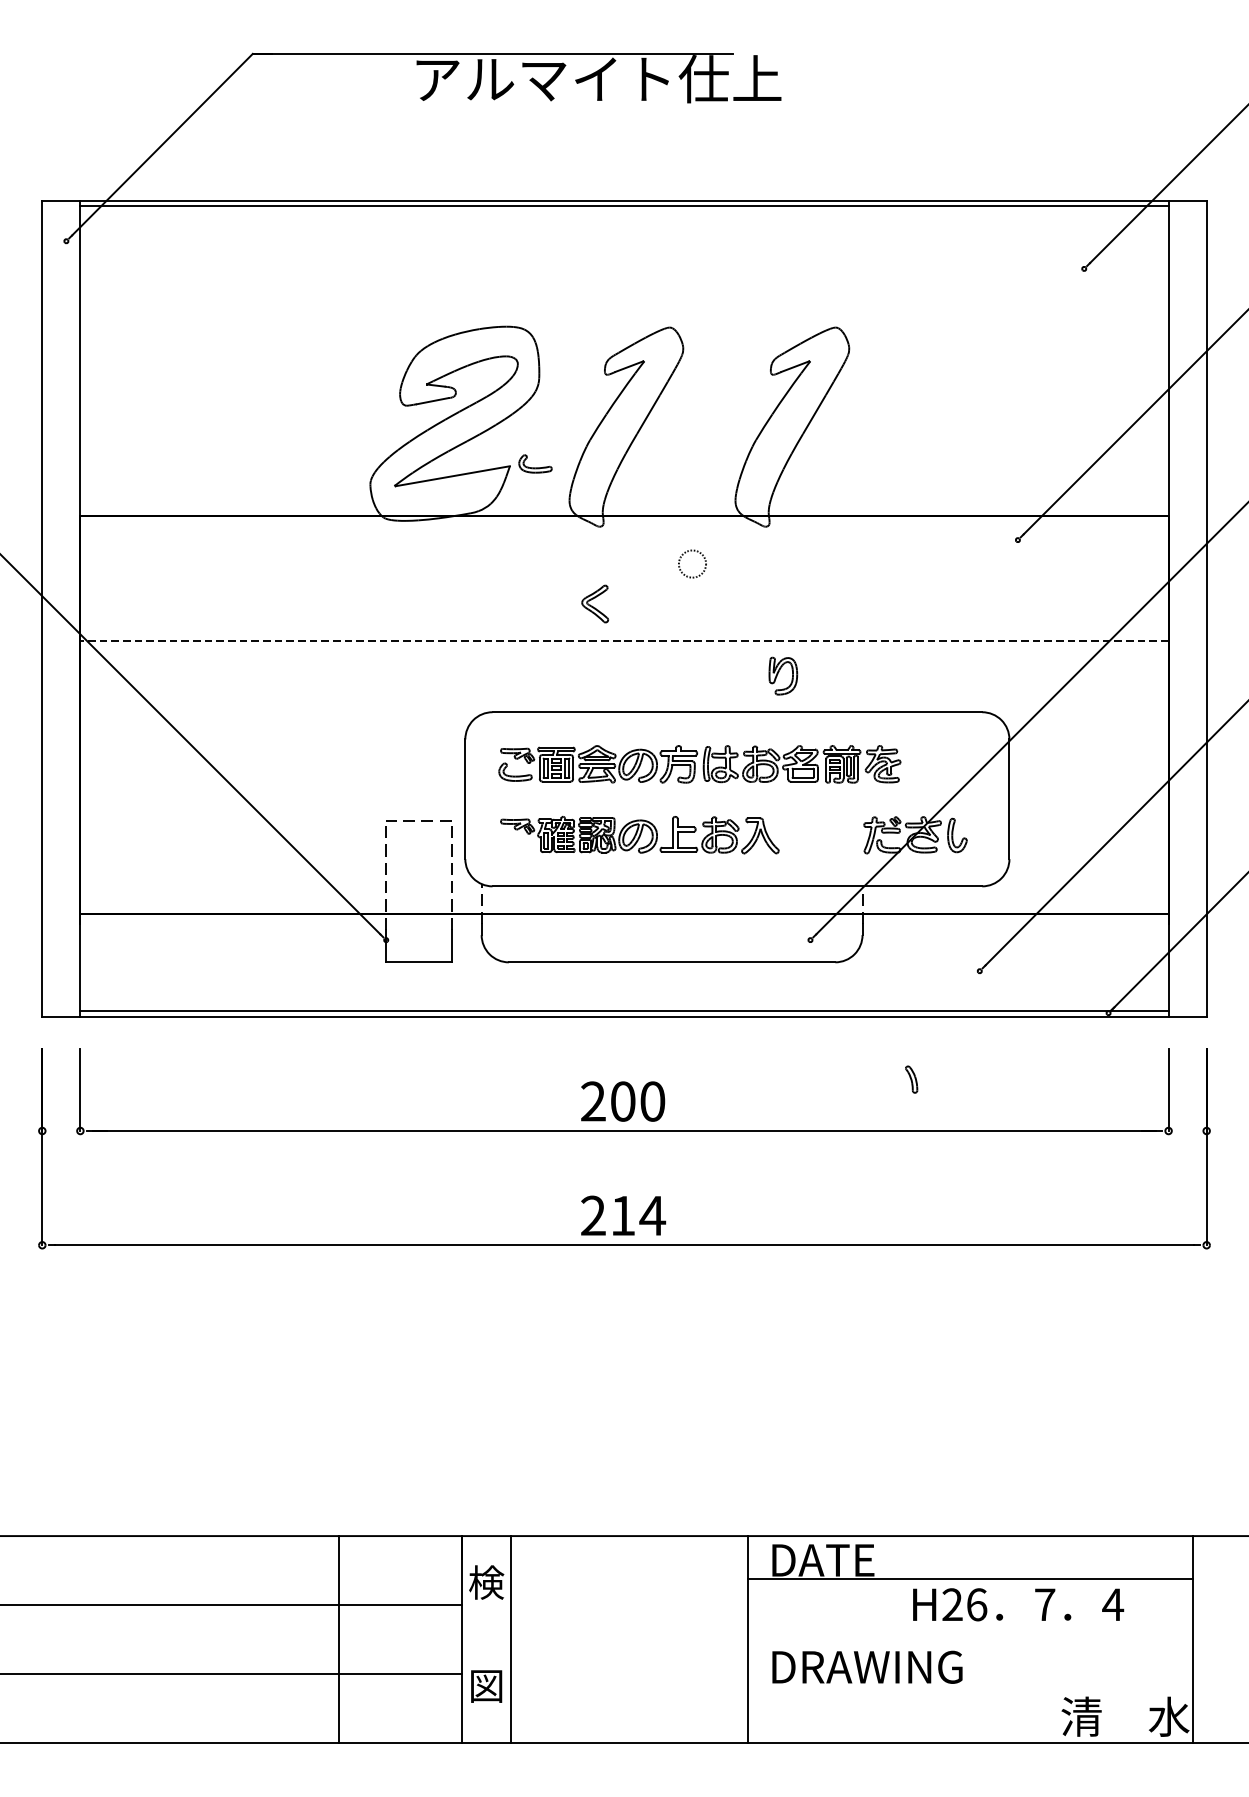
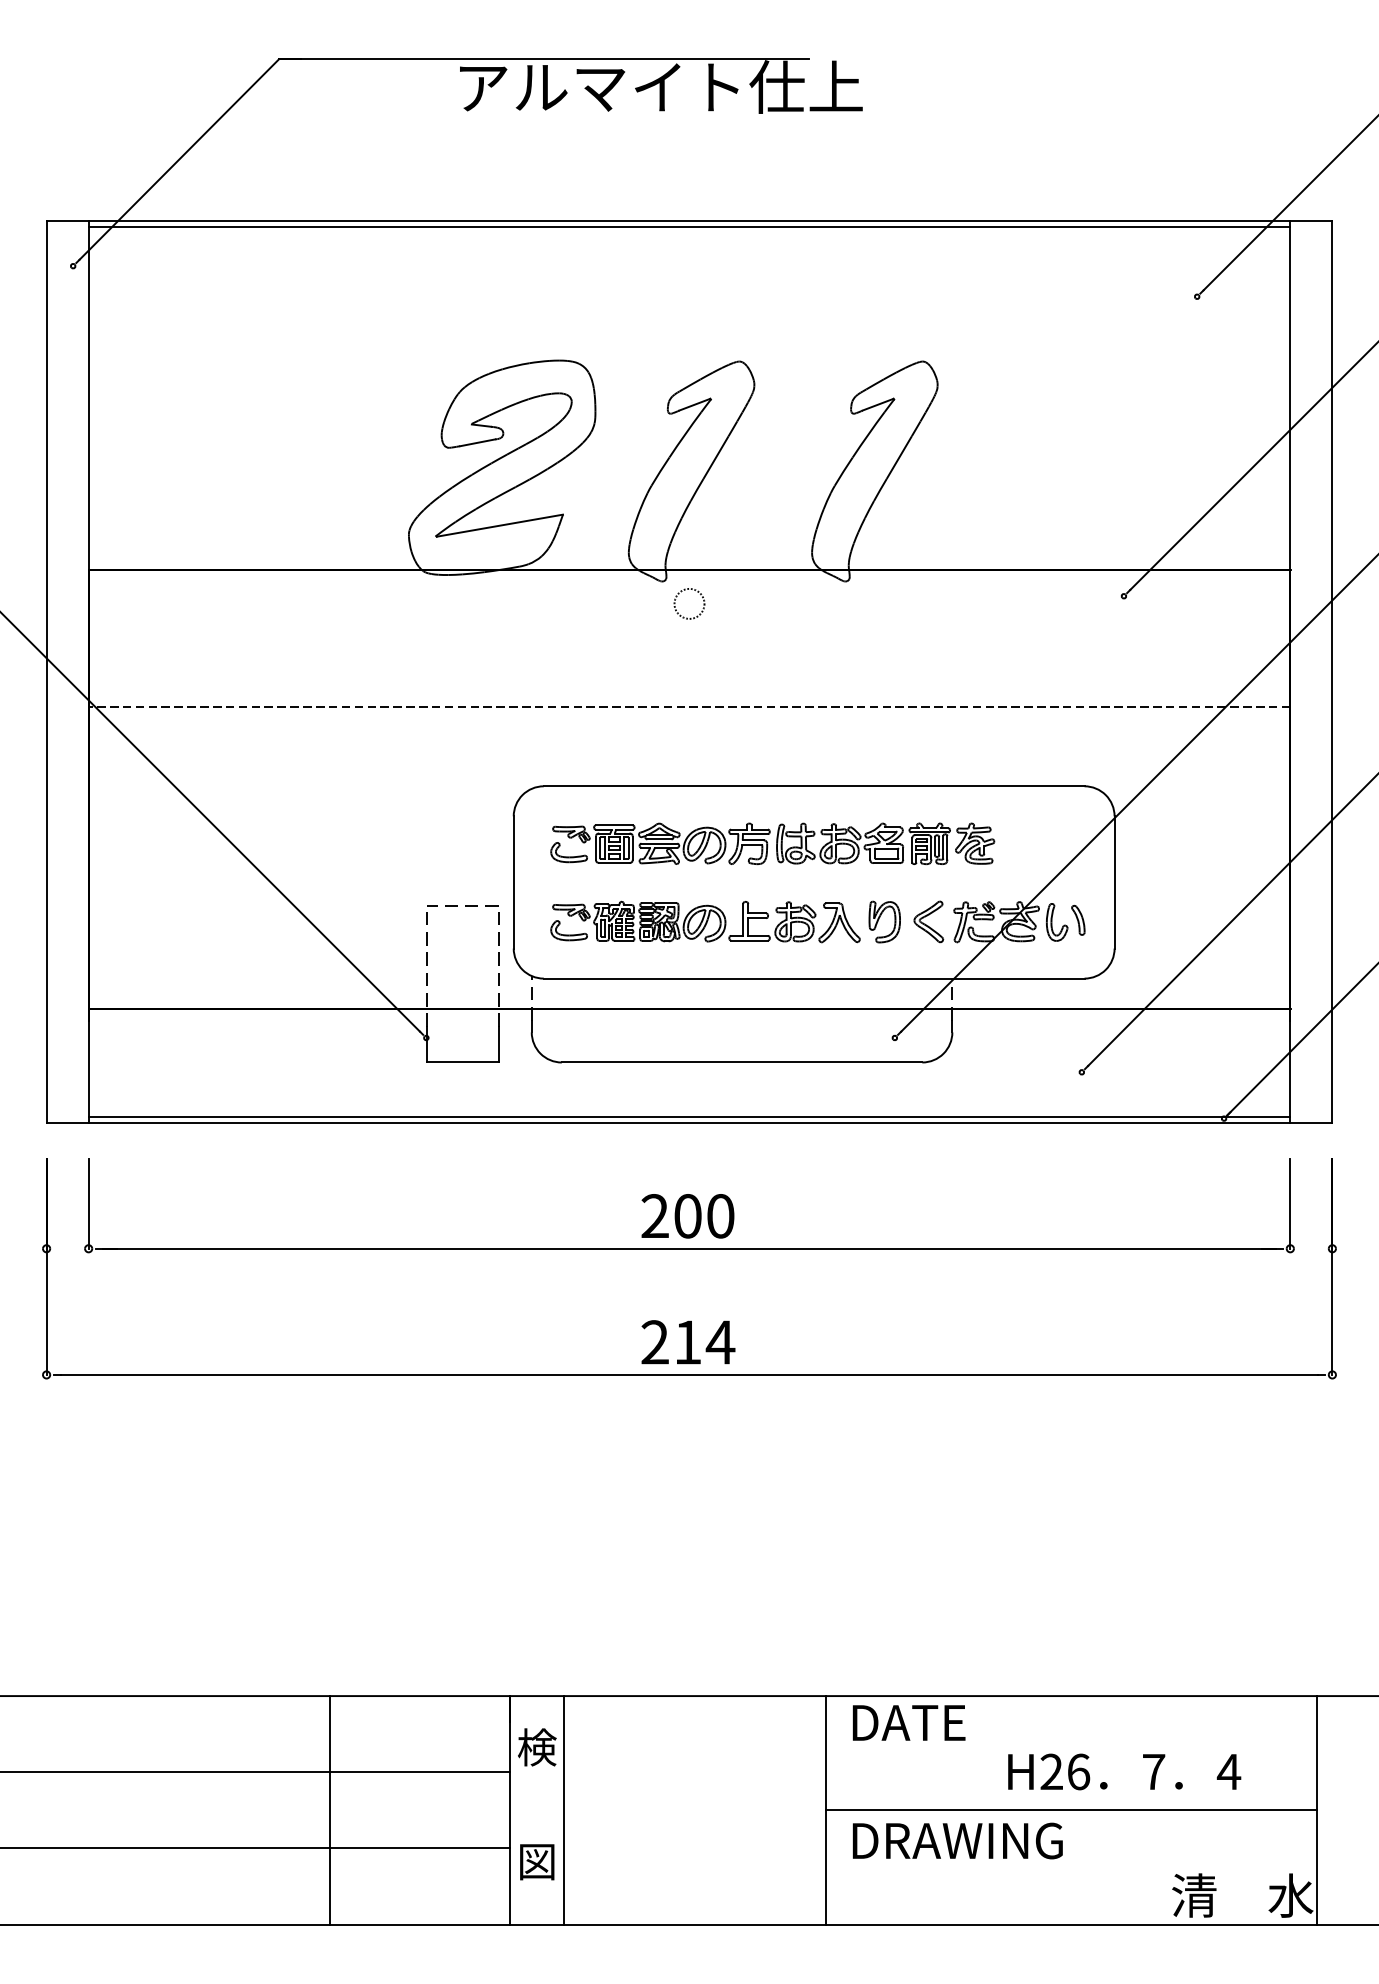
part: (535, 463) -> (569, 930), moved
circle: (692, 563) -> (689, 603), moved
part: (595, 603) -> (929, 921), moved
part: (783, 675) -> (884, 921), moved
part: (911, 1079) -> (1078, 920), moved
line: (969, 1578) -> (1070, 1810), moved
line: (338, 1639) -> (329, 1810), moved

